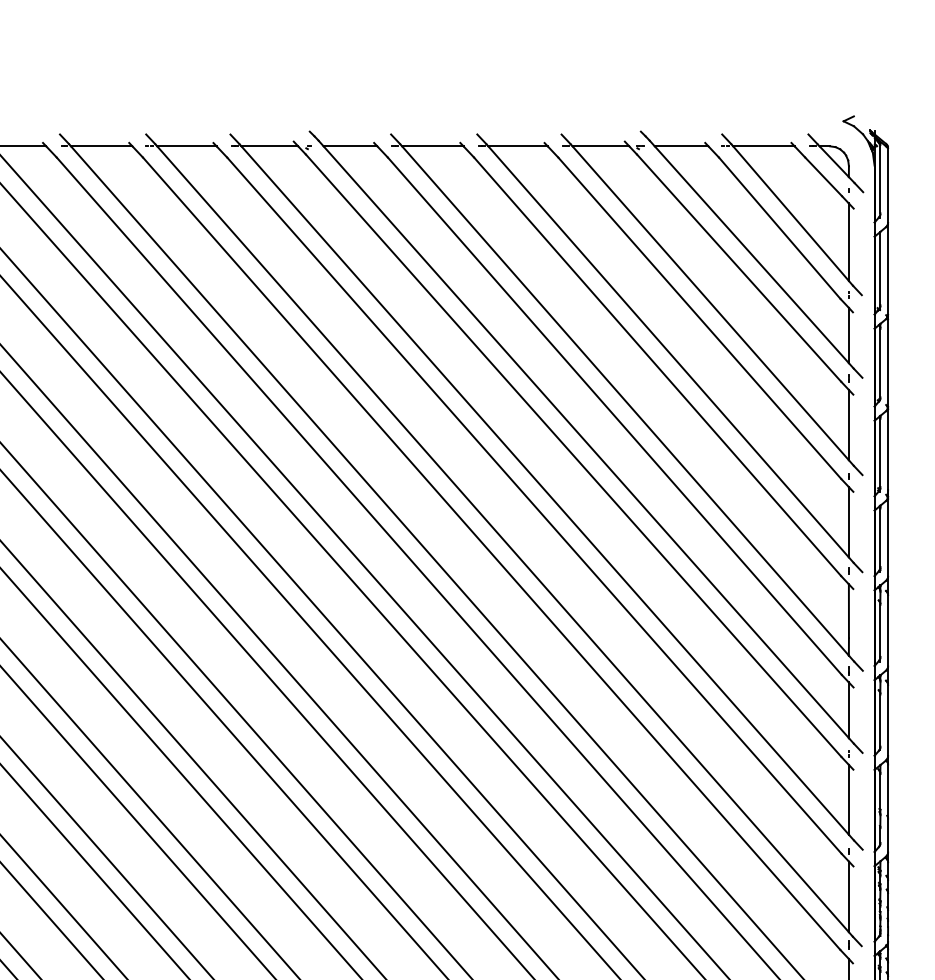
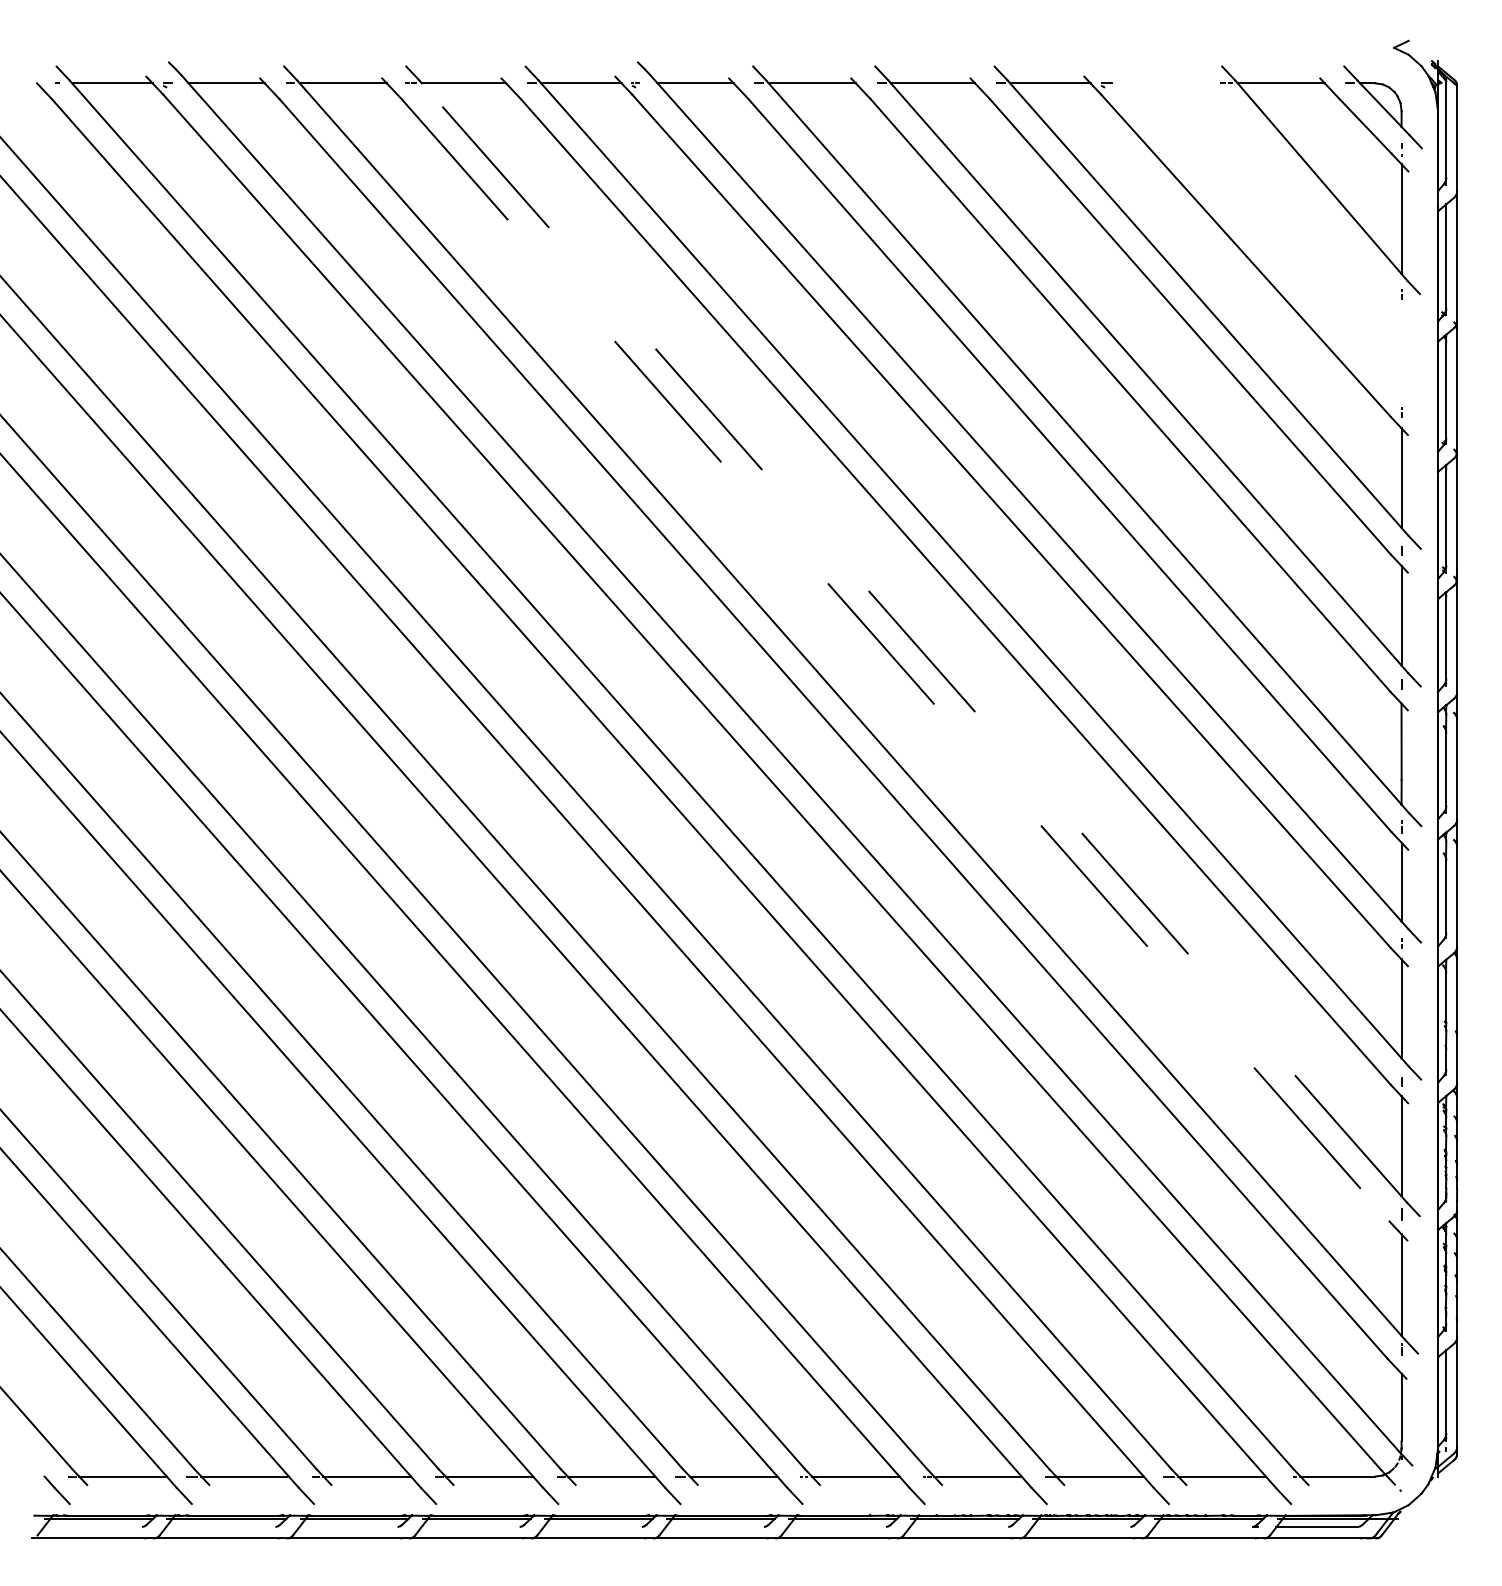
part: (751, 254) -> (1263, 236), removed
line: (502, 539) -> (911, 639), solid -> dashed
line: (491, 553) -> (895, 660), solid -> dashed

